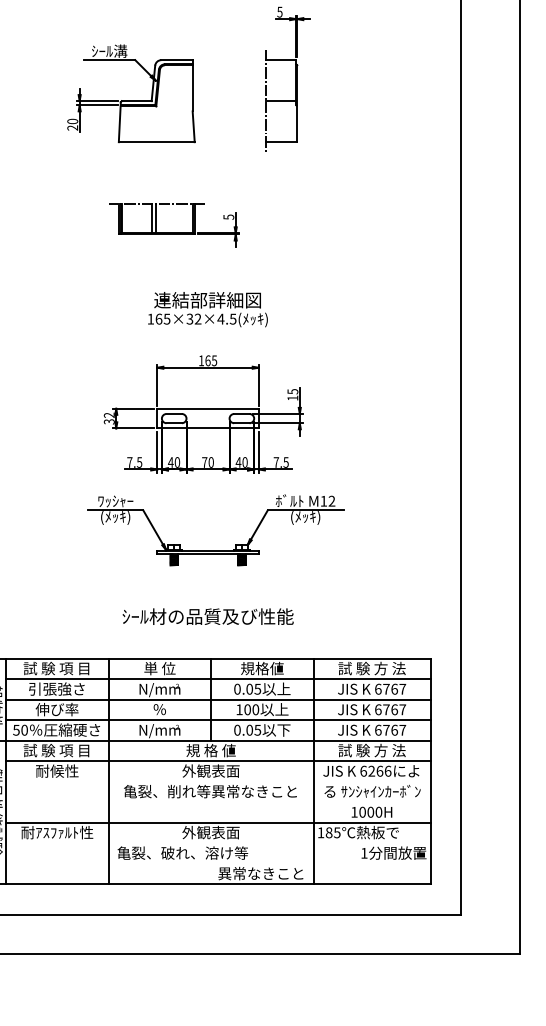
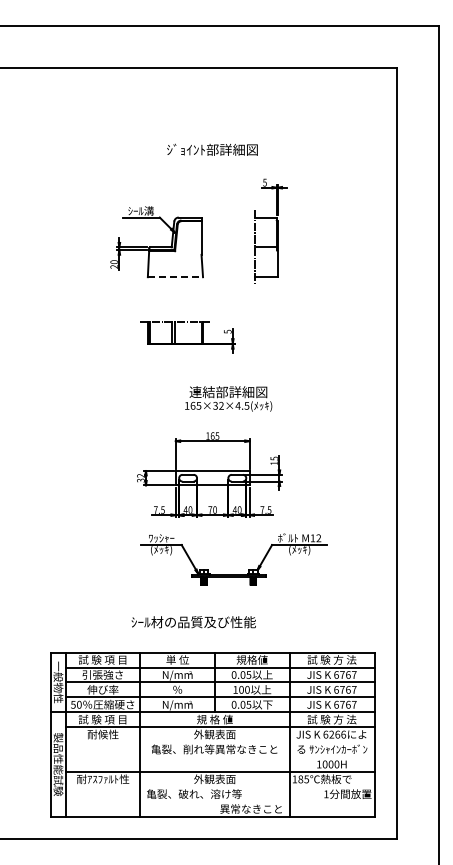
line: (156, 142) -> (175, 277), solid -> dashed
text: (207, 309) -> (228, 398), moved
part: (214, 551) -> (233, 574), moved
text: (207, 617) -> (193, 622), moved

